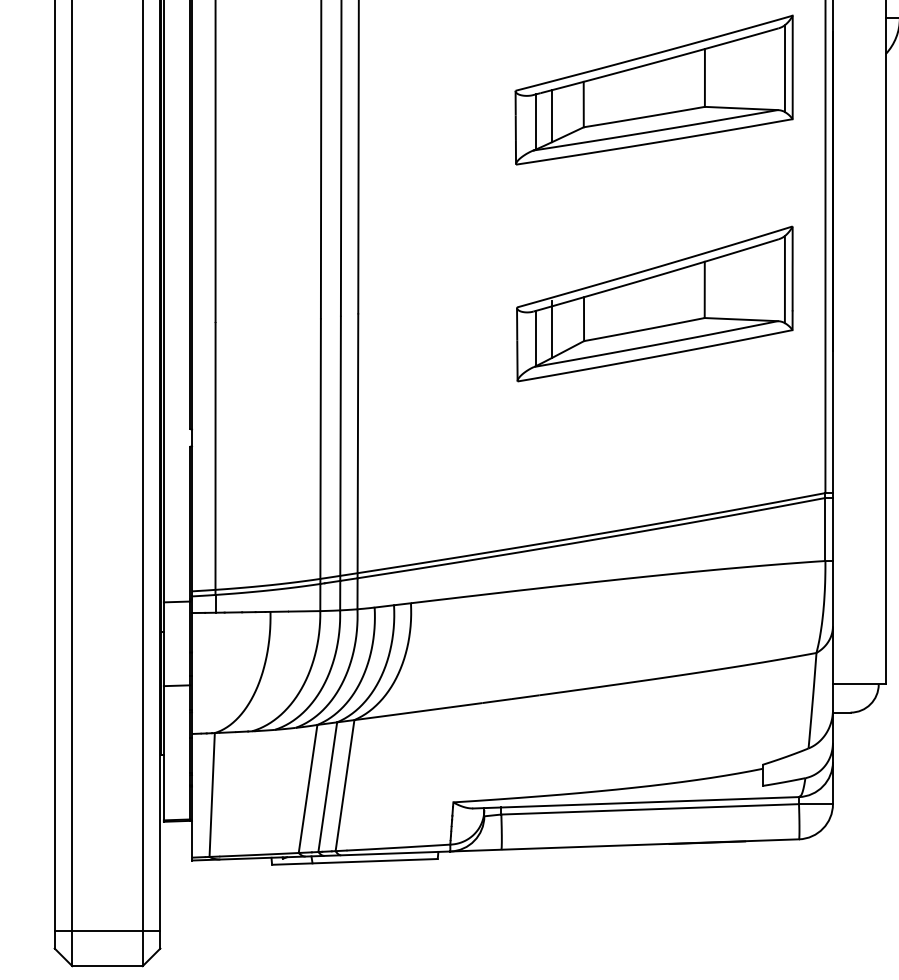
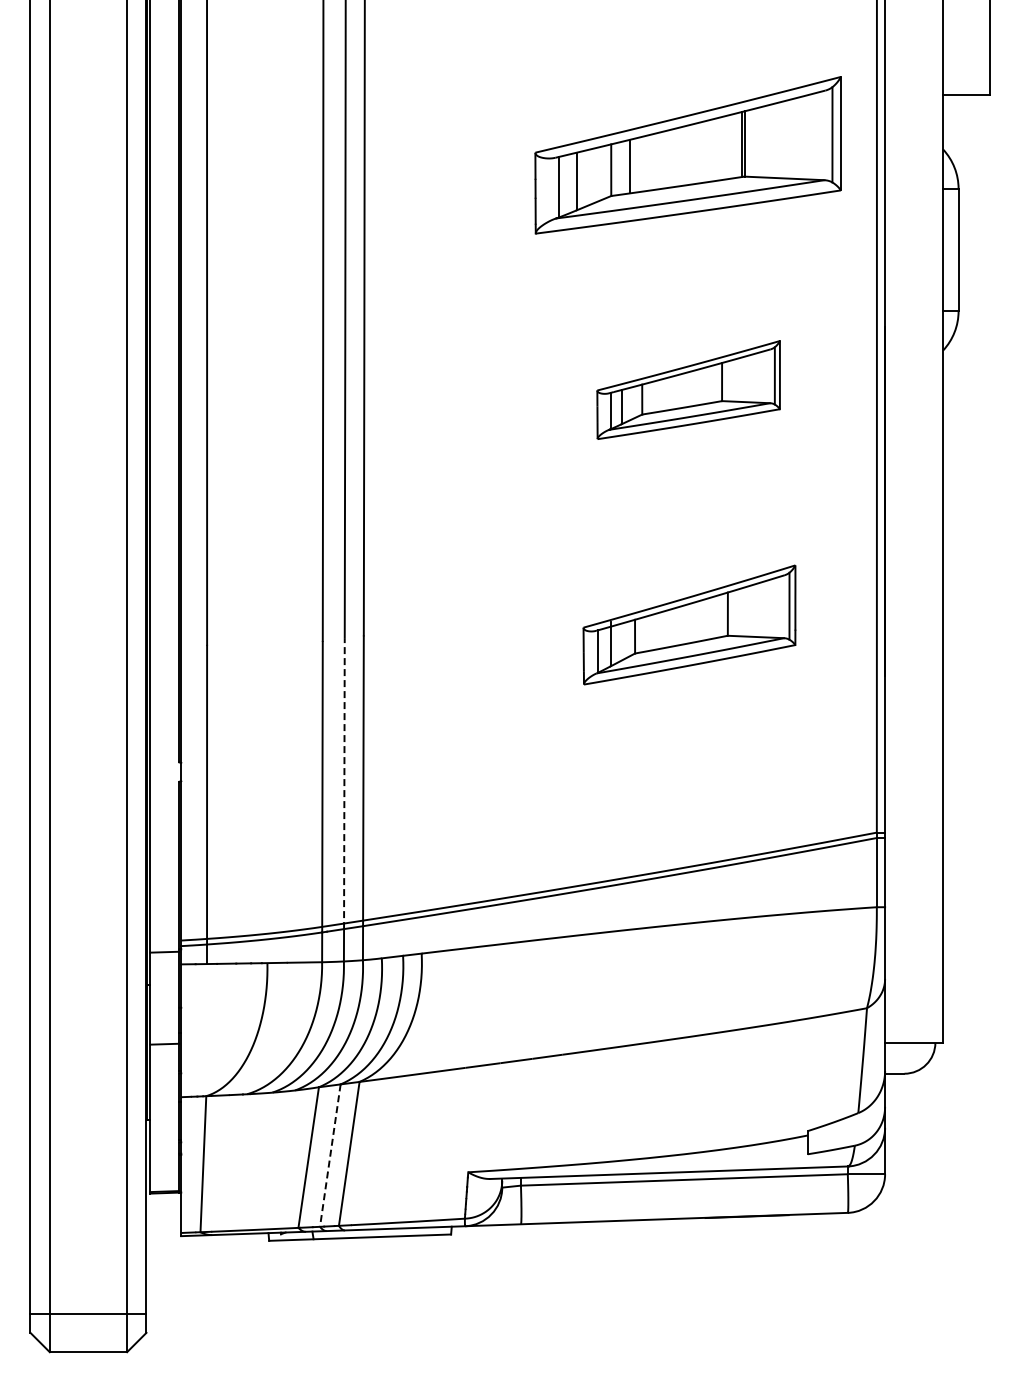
part: (653, 89) -> (688, 389), size x0.6
part: (654, 303) -> (689, 624), size x0.7
line: (340, 448) -> (344, 783), solid -> dashed
line: (327, 787) -> (330, 1155), solid -> dashed

